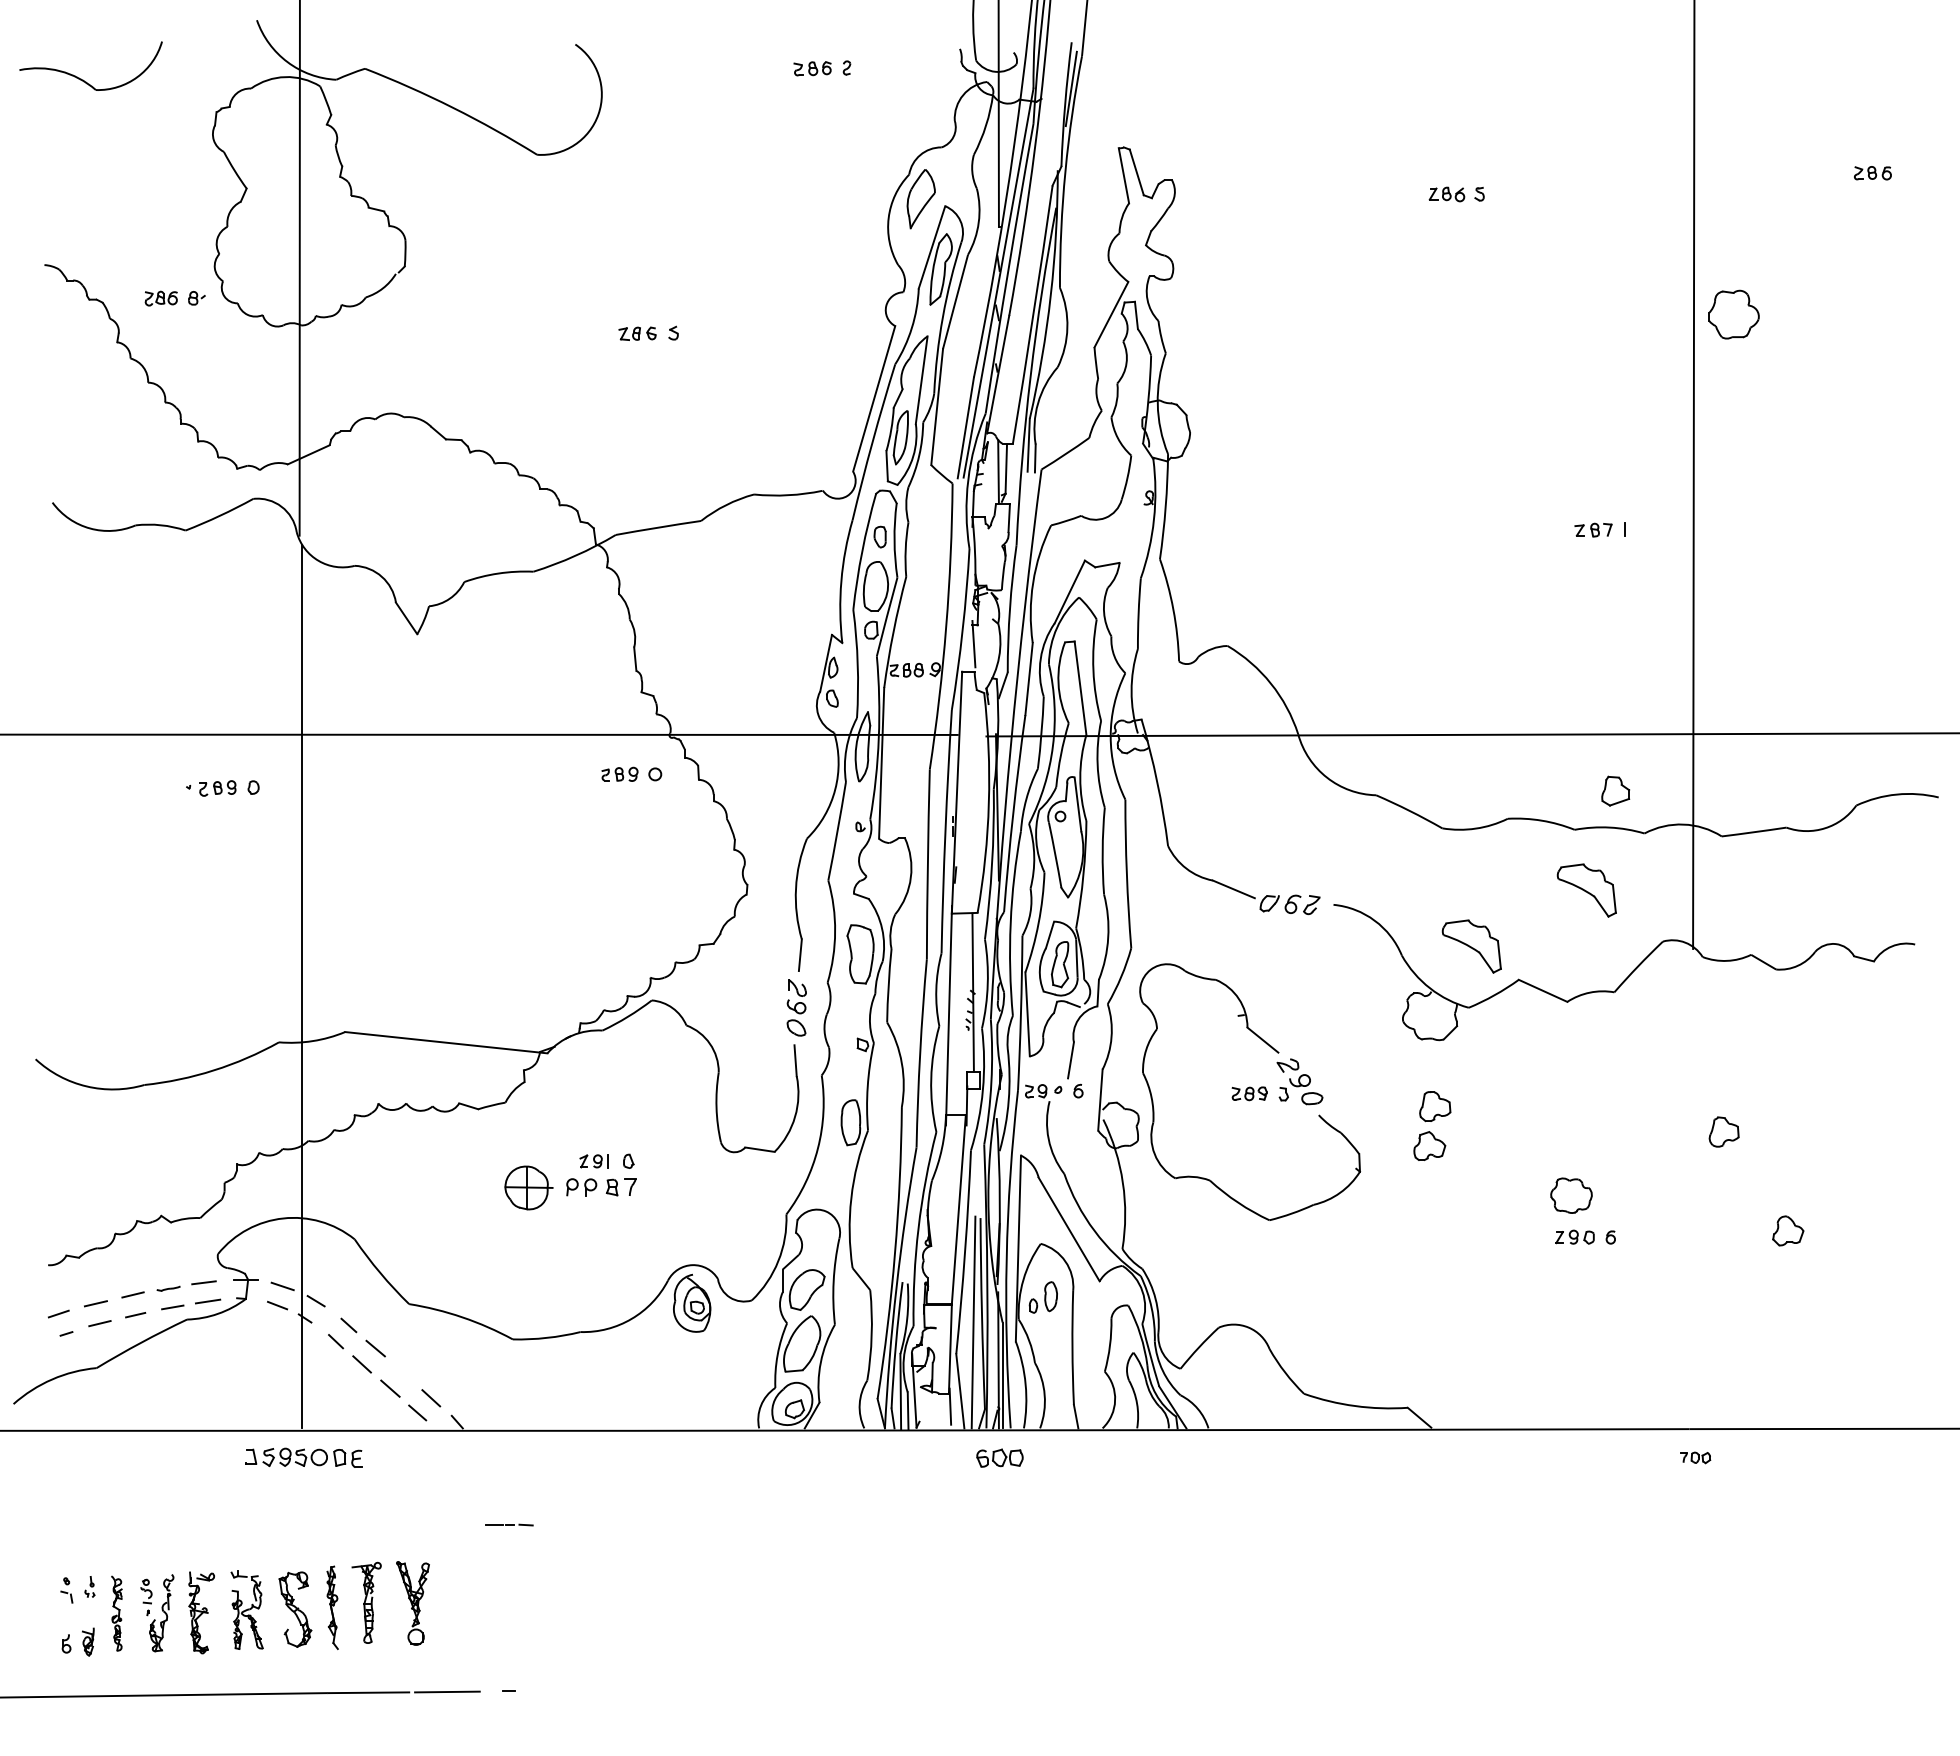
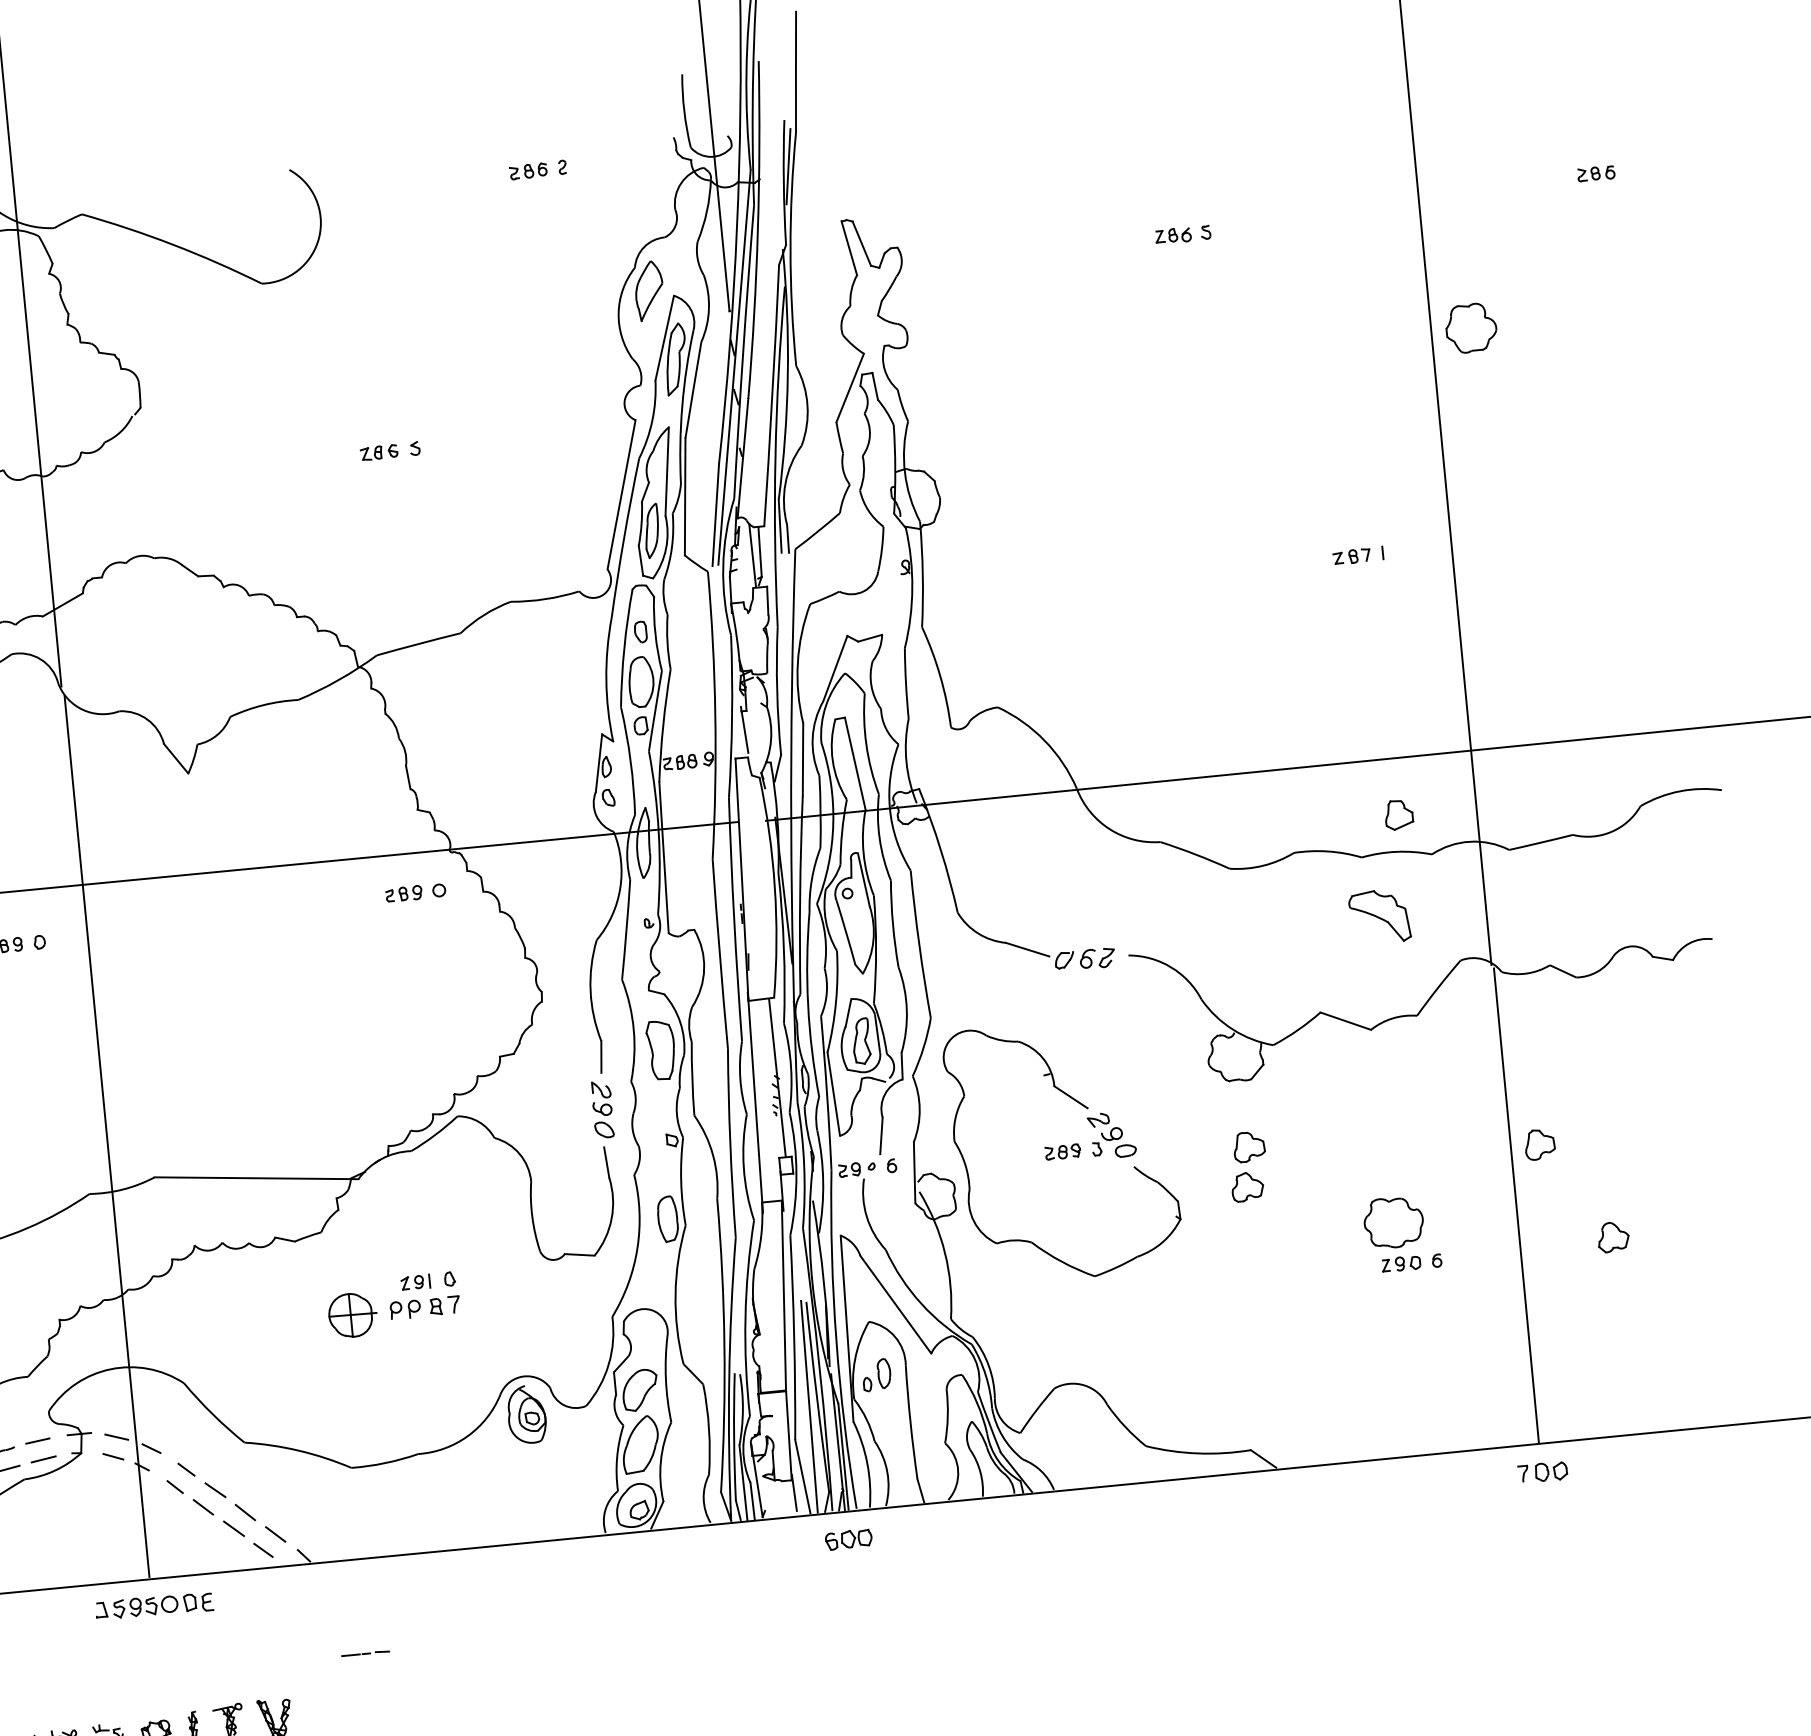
part: (1471, 946) -> (1270, 983), removed
line: (1694, 1190) -> (1516, 1205), added
part: (1571, 1195) -> (1393, 1222), size x1.43
line: (403, 1373) -> (245, 1512), added
part: (1695, 1457) -> (1542, 1472), size x1.67

